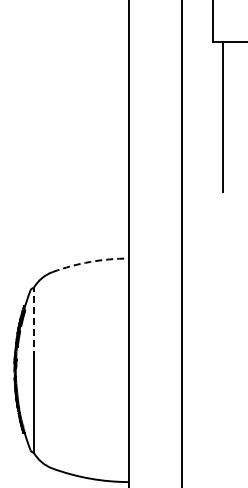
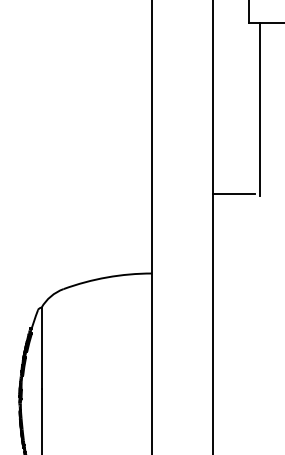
line: (199, 189) -> (233, 193), added
arc: (90, 261) -> (107, 276), dashed -> solid
line: (33, 323) -> (41, 348), dashed -> solid

